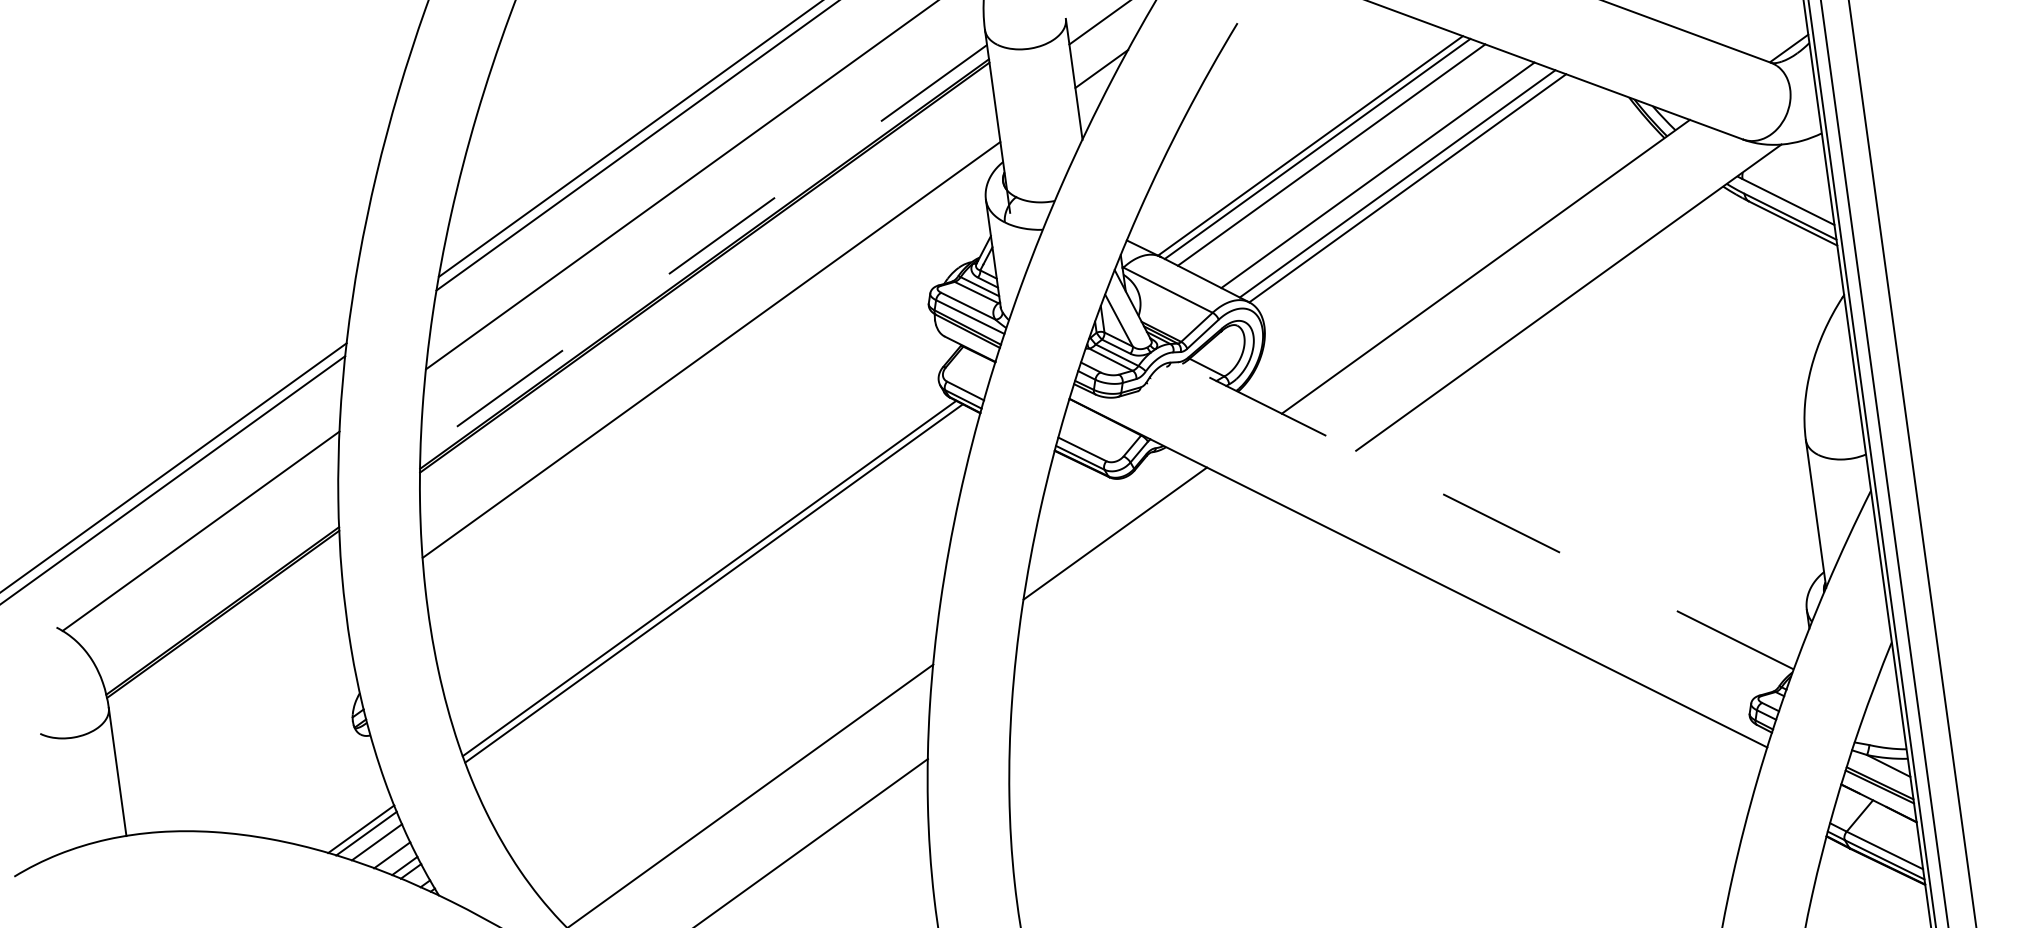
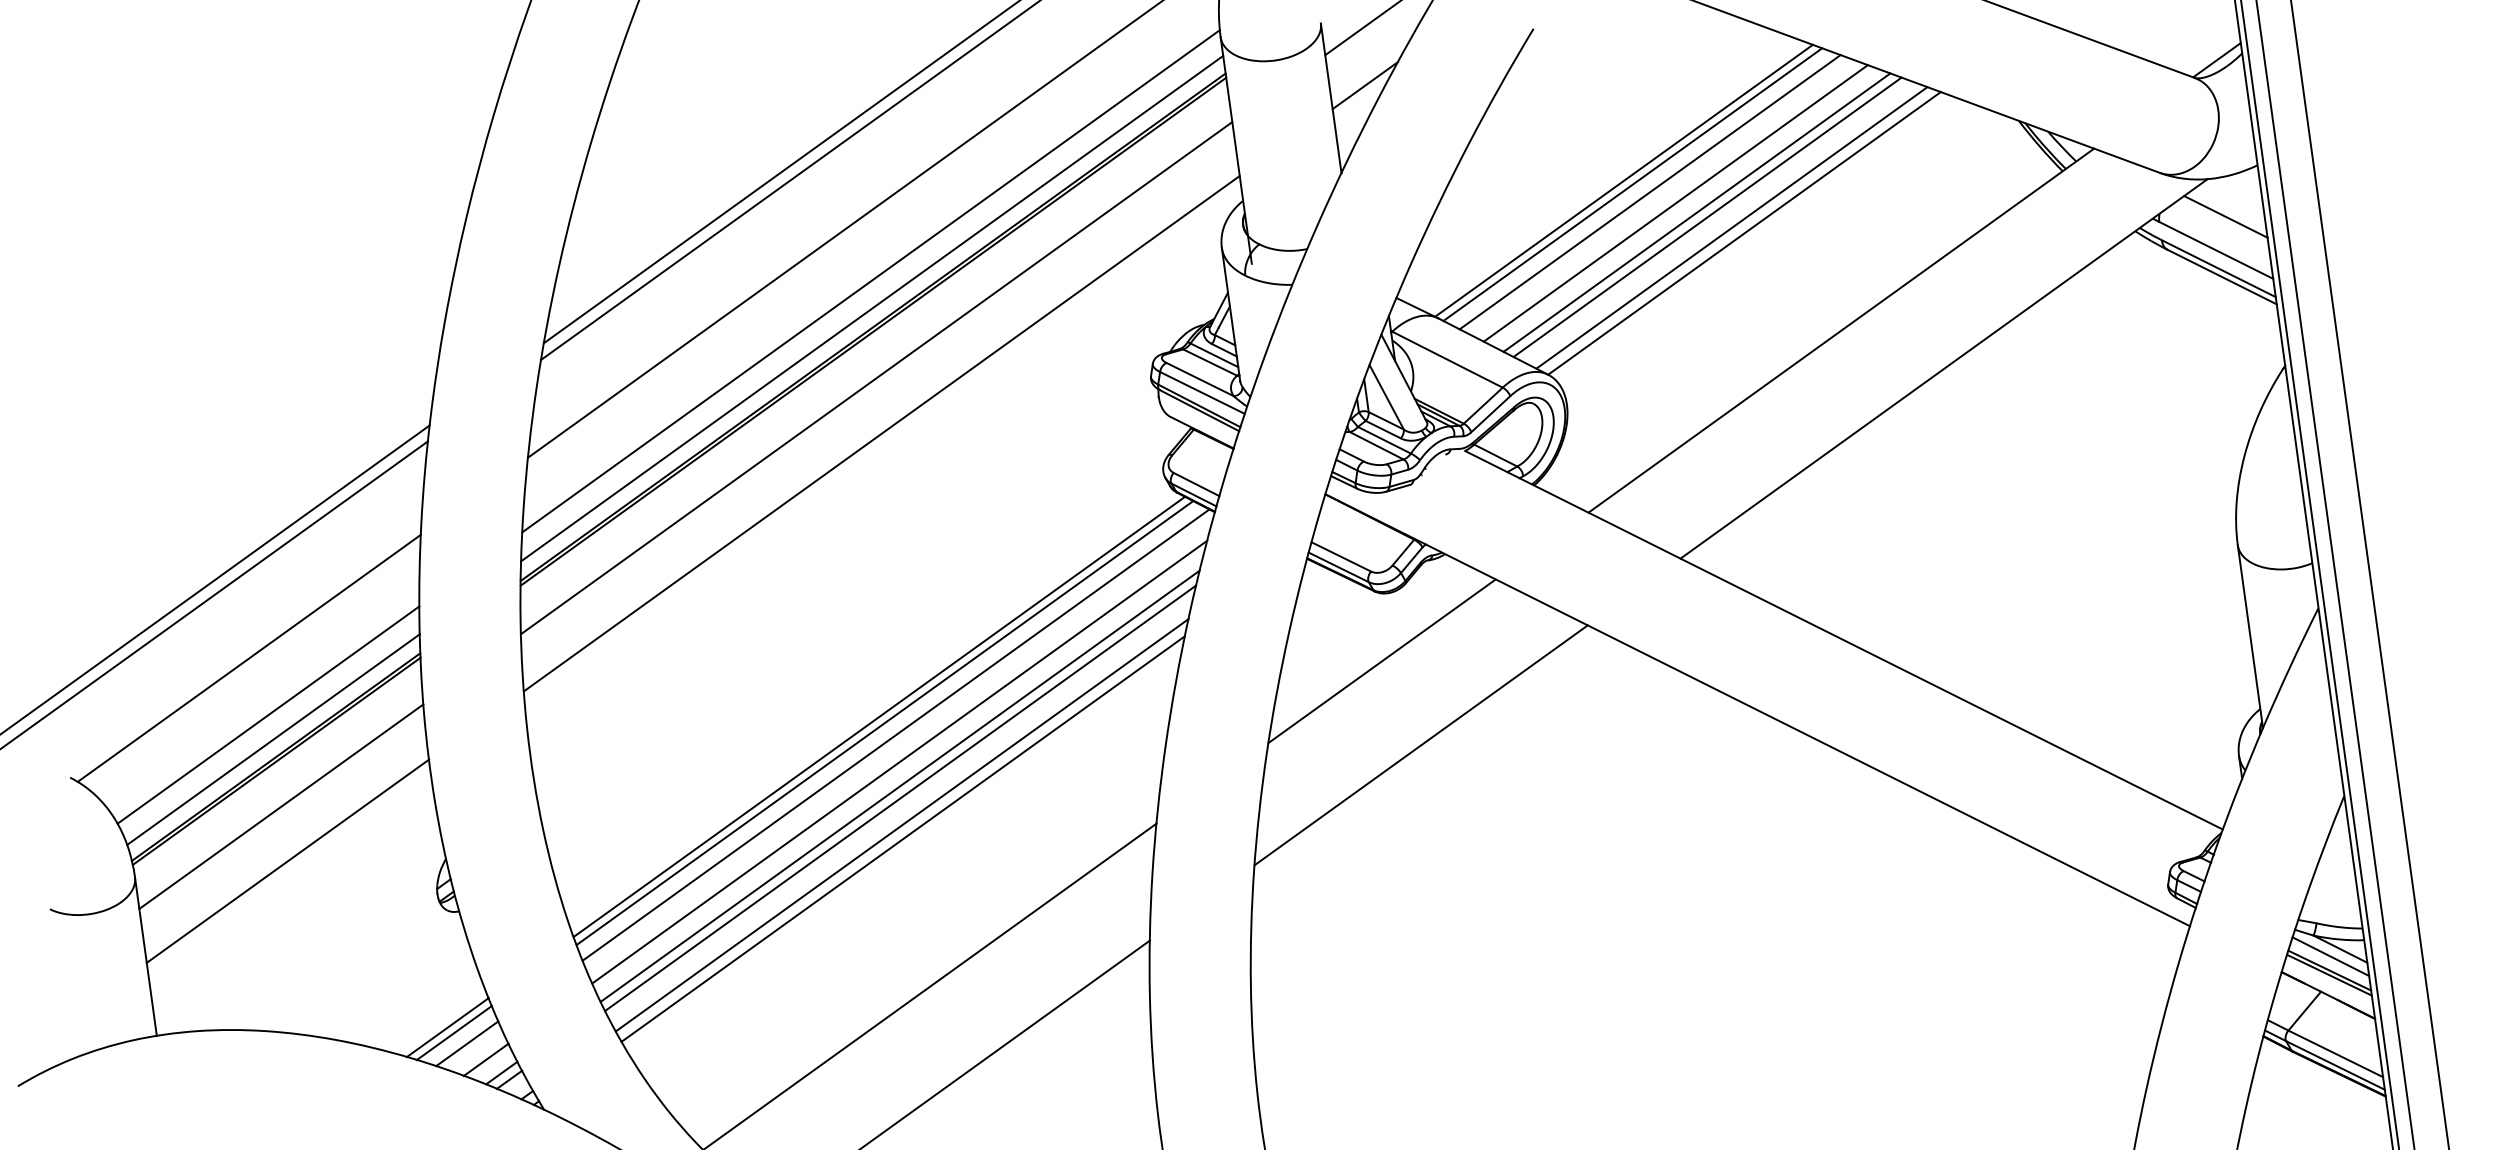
line: (1352, 163) -> (1676, 202), added
line: (1369, 171) -> (1697, 212), added
line: (1795, 174) -> (2224, 216), added
line: (702, 226) -> (870, 280), added
line: (703, 249) -> (871, 309), dashed -> solid
line: (707, 304) -> (876, 377), added
line: (1488, 516) -> (1844, 640), dashed -> solid
line: (216, 576) -> (268, 714), added
line: (722, 593) -> (895, 735), added
line: (220, 596) -> (273, 739), added
line: (1146, 601) -> (1420, 745), added
line: (725, 614) -> (899, 761), added
line: (726, 634) -> (900, 786), added
line: (726, 643) -> (900, 797), added
line: (226, 650) -> (280, 806), added
line: (727, 665) -> (901, 824), added
line: (728, 676) -> (902, 838), added
line: (232, 695) -> (288, 861), added
line: (1880, 771) -> (2330, 956), added

